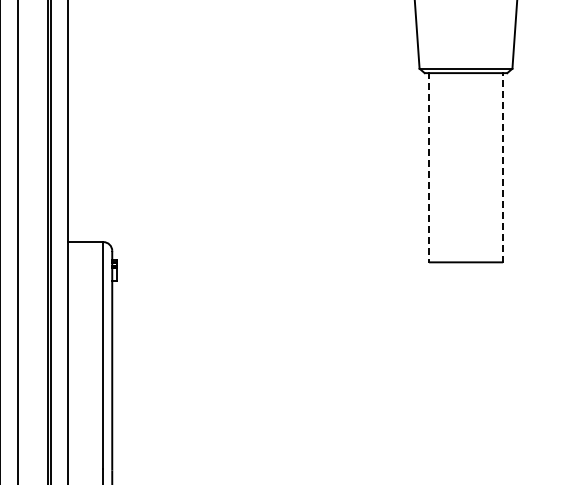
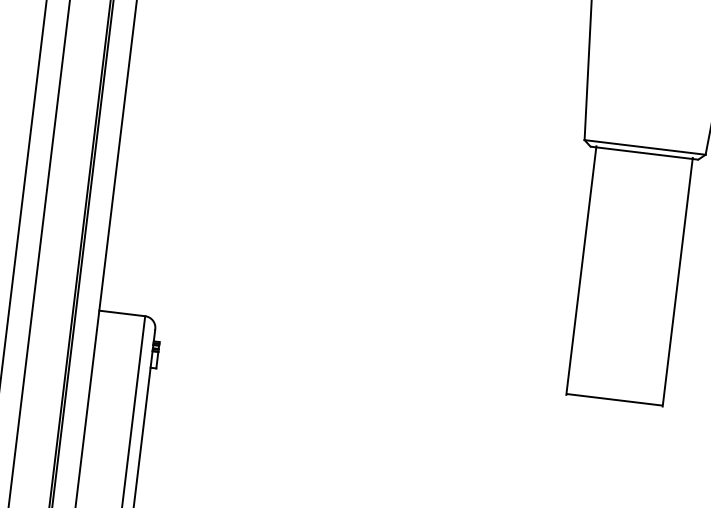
line: (503, 167) -> (678, 282), dashed -> solid
line: (429, 168) -> (581, 271), dashed -> solid

